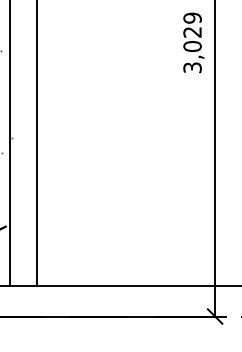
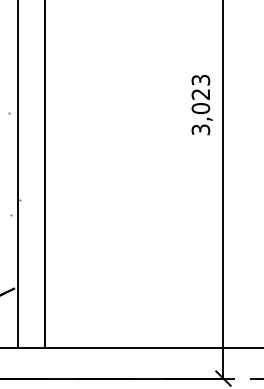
text: (192, 17) -> (200, 79), 3,029 -> 3,023

